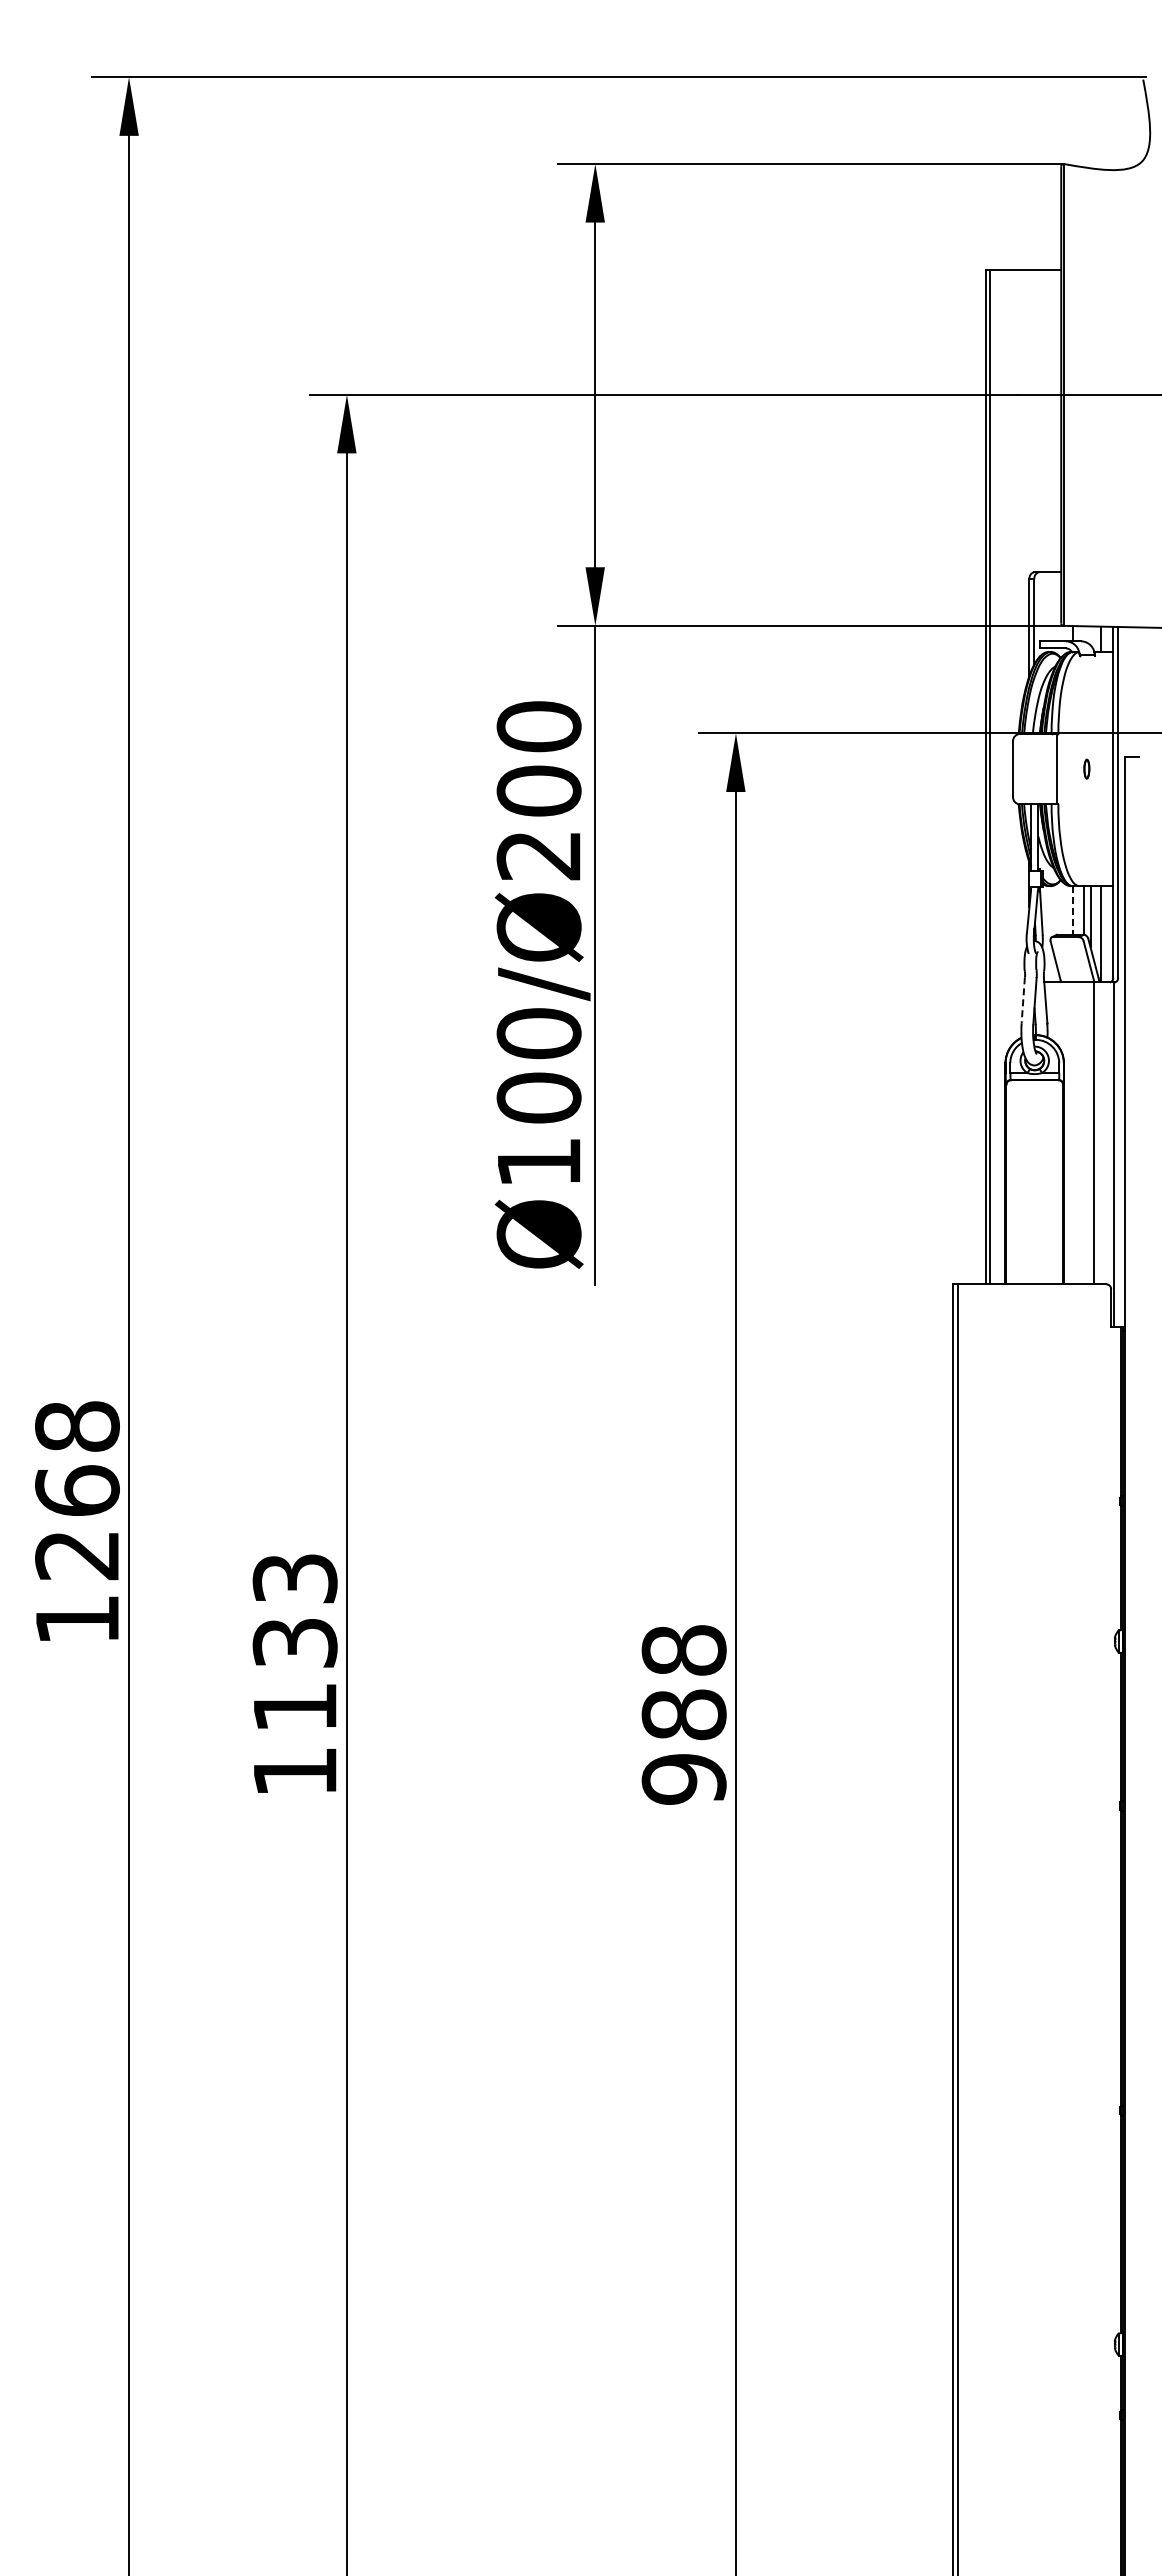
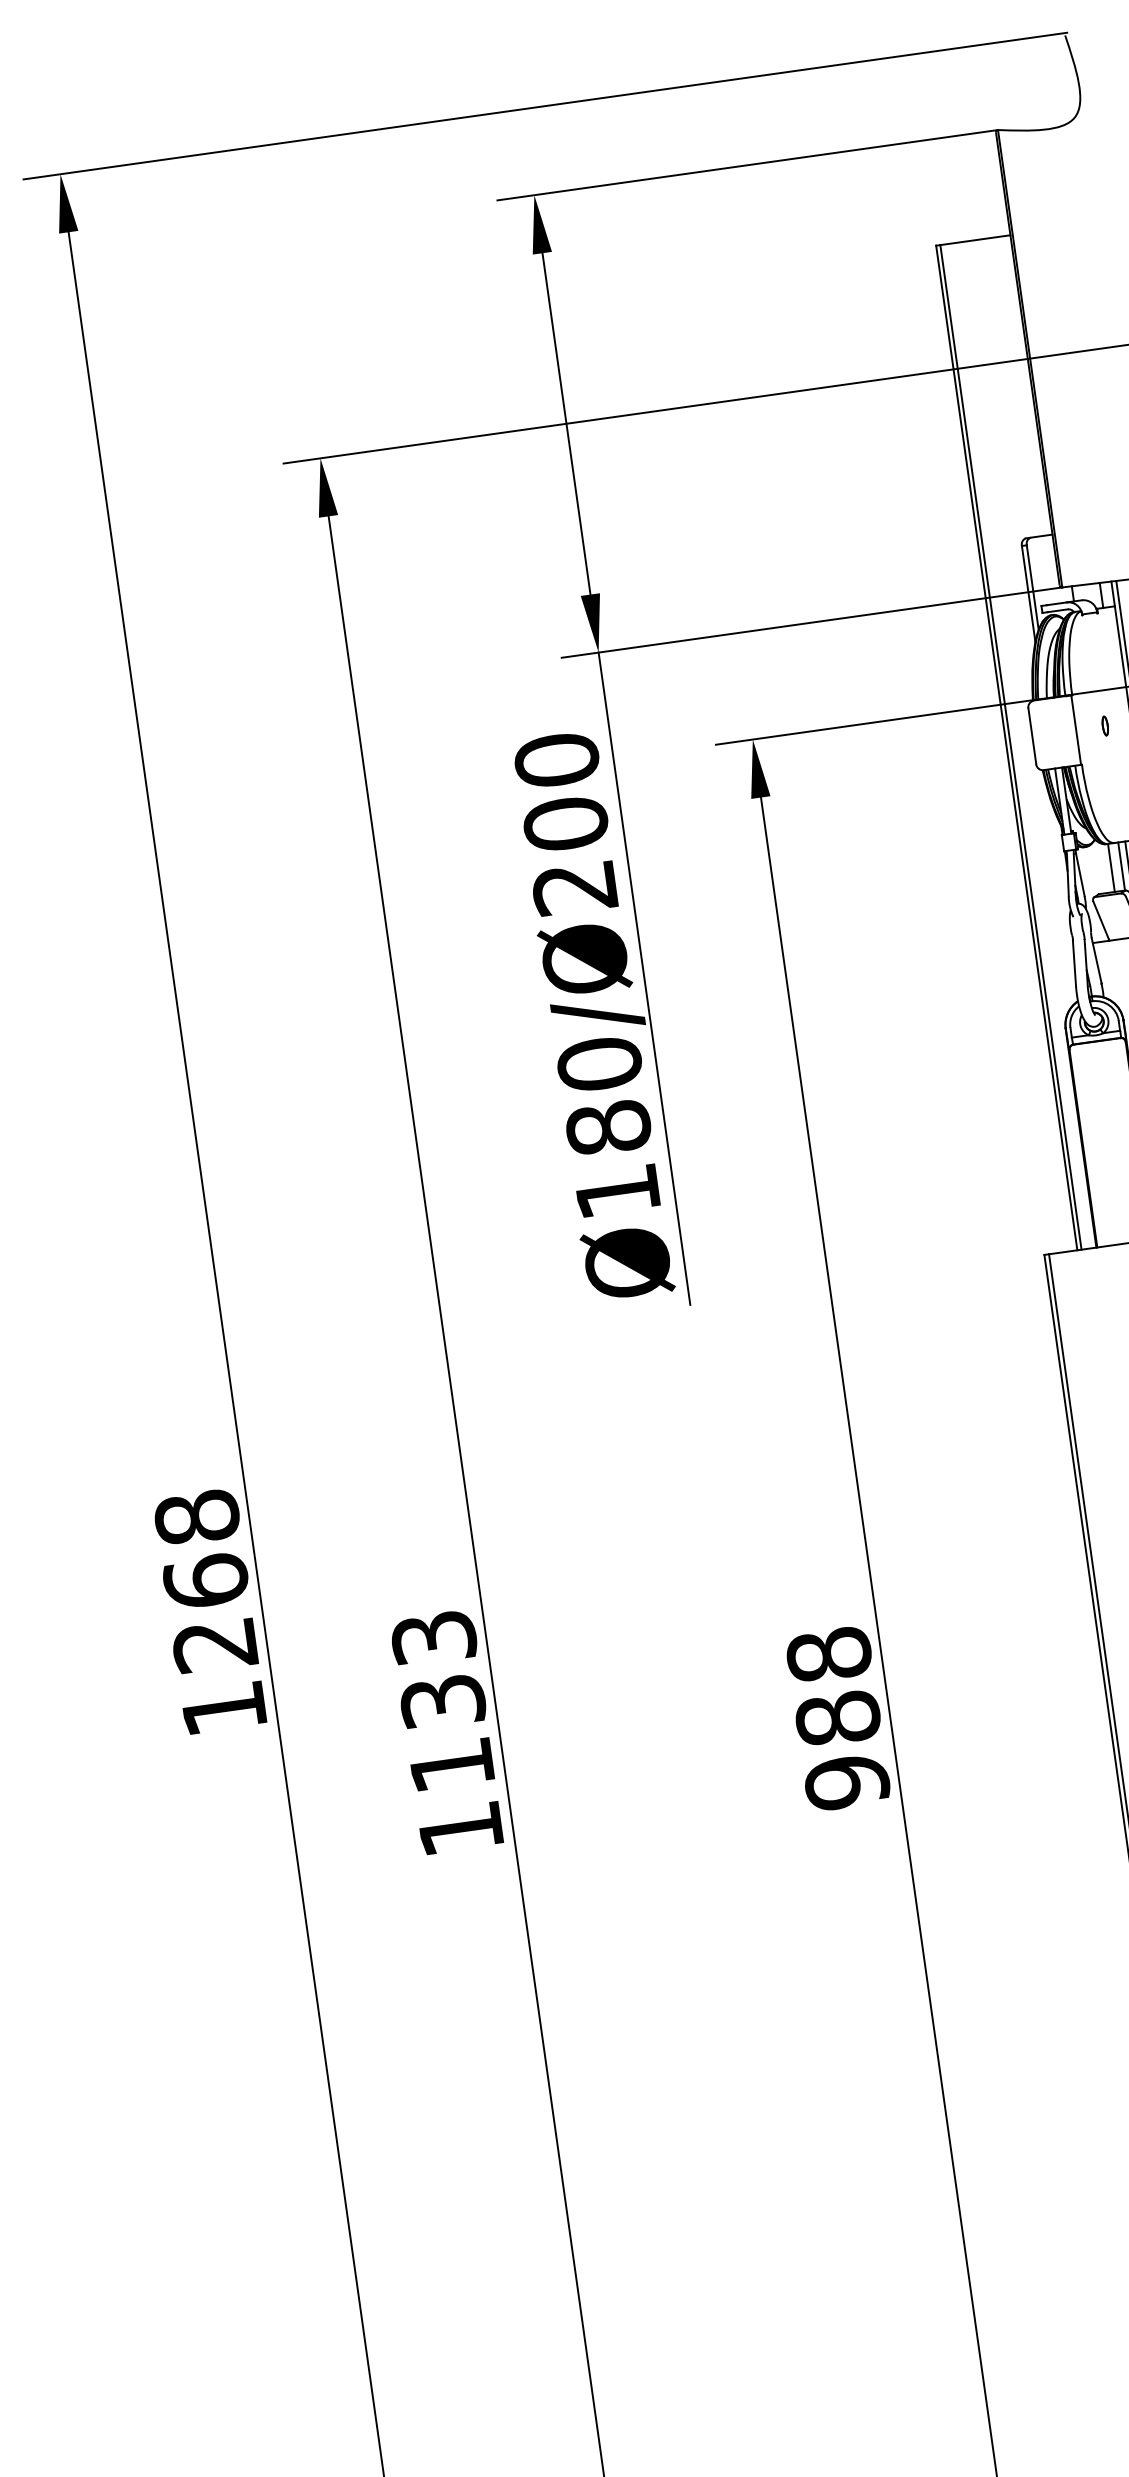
line: (1073, 910) -> (1111, 867), dashed -> solid
line: (1023, 1000) -> (1074, 964), dashed -> solid
text: (539, 1097) -> (608, 1127), Ø100/Ø200 -> Ø180/Ø200

